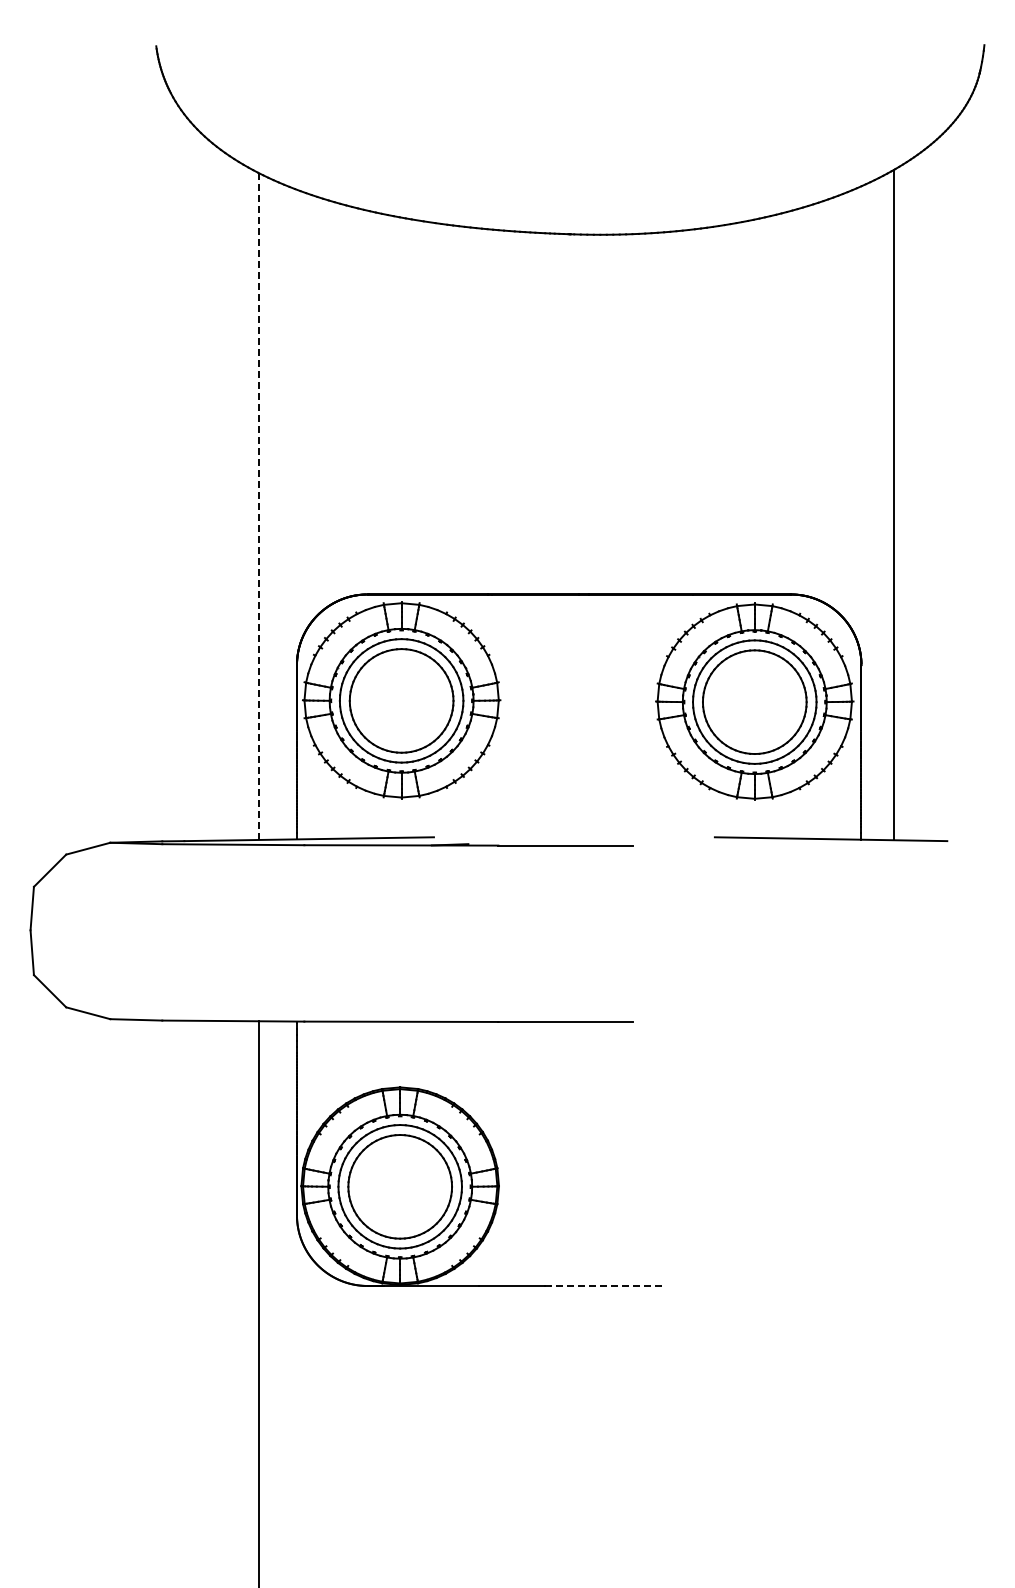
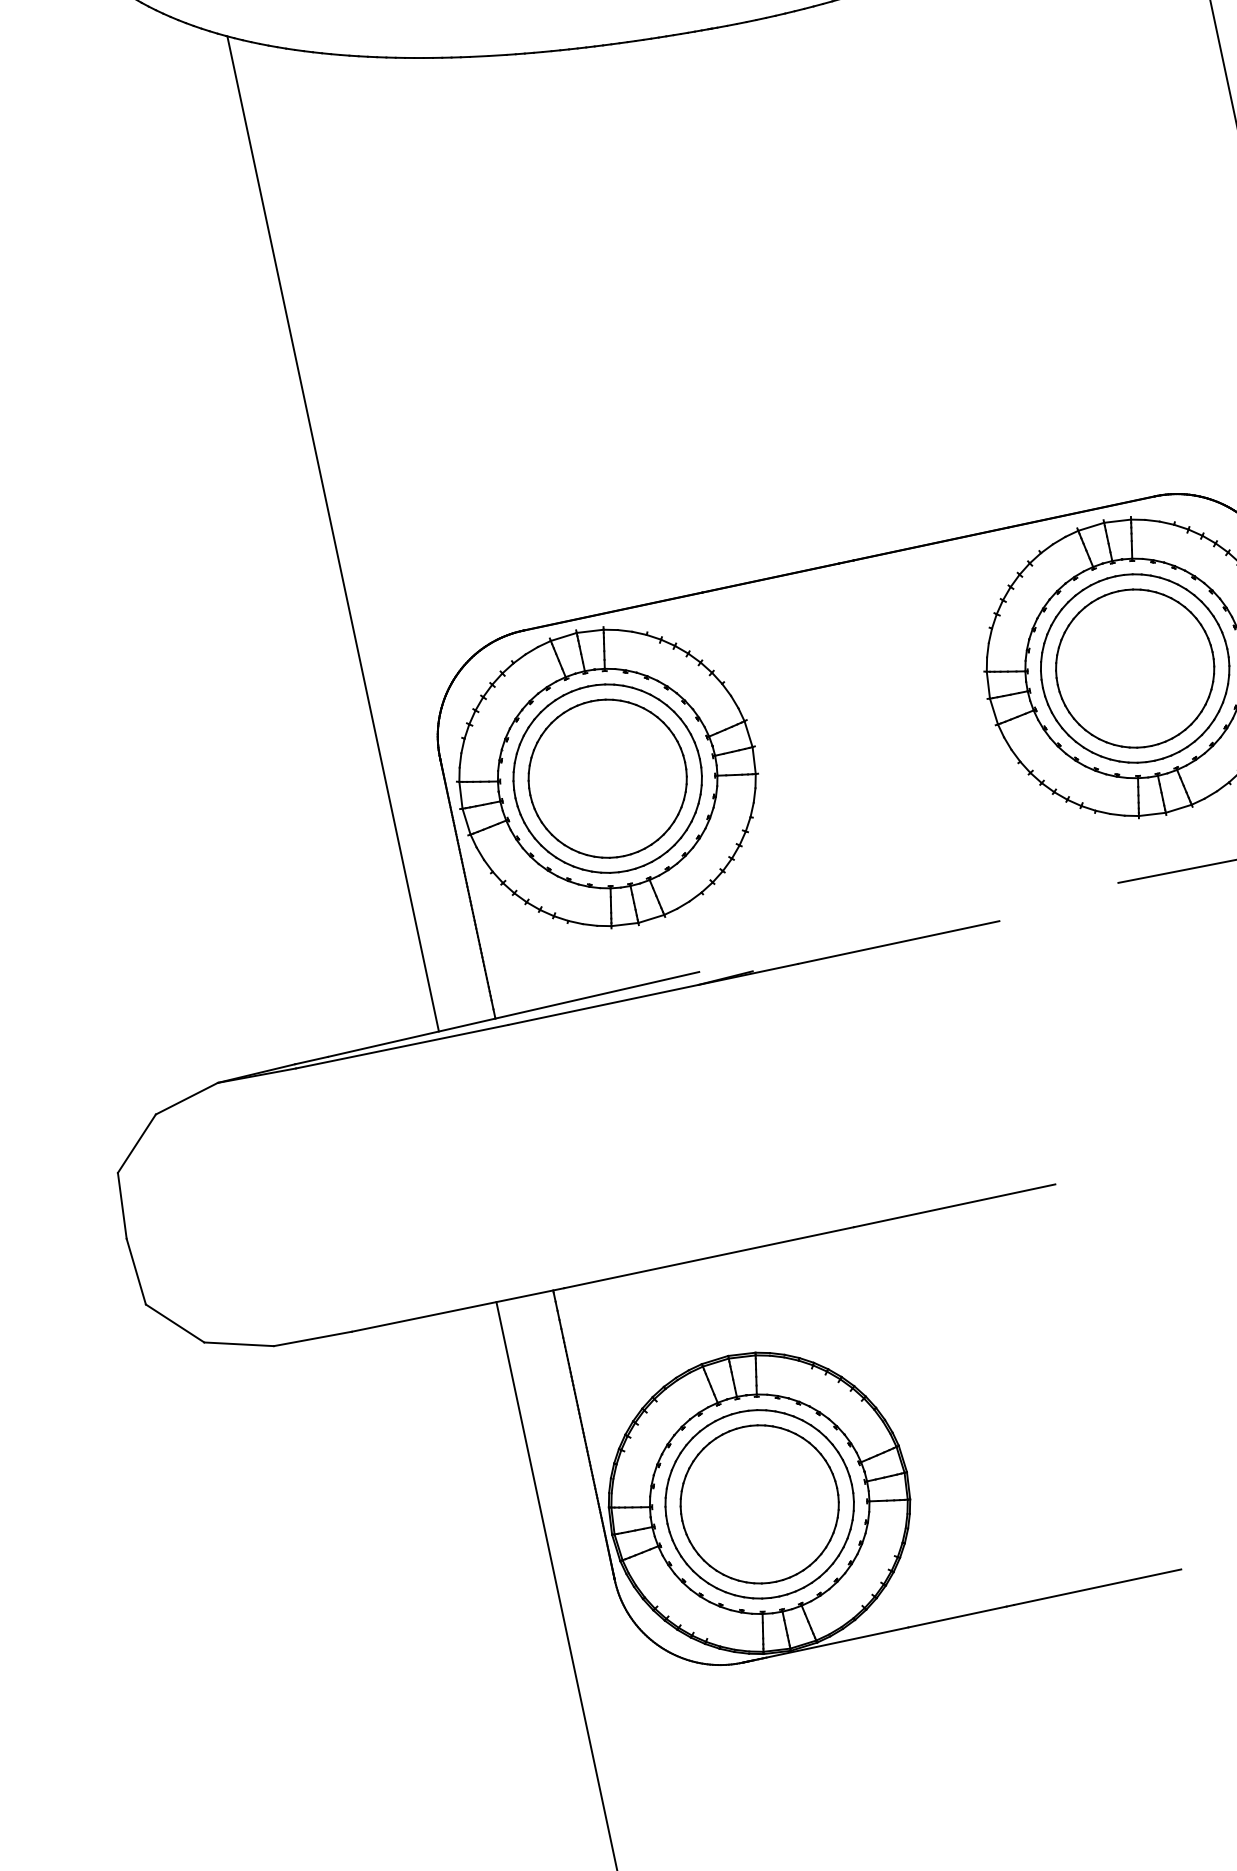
line: (258, 507) -> (332, 535), dashed -> solid
line: (605, 1285) -> (1097, 1586), dashed -> solid

